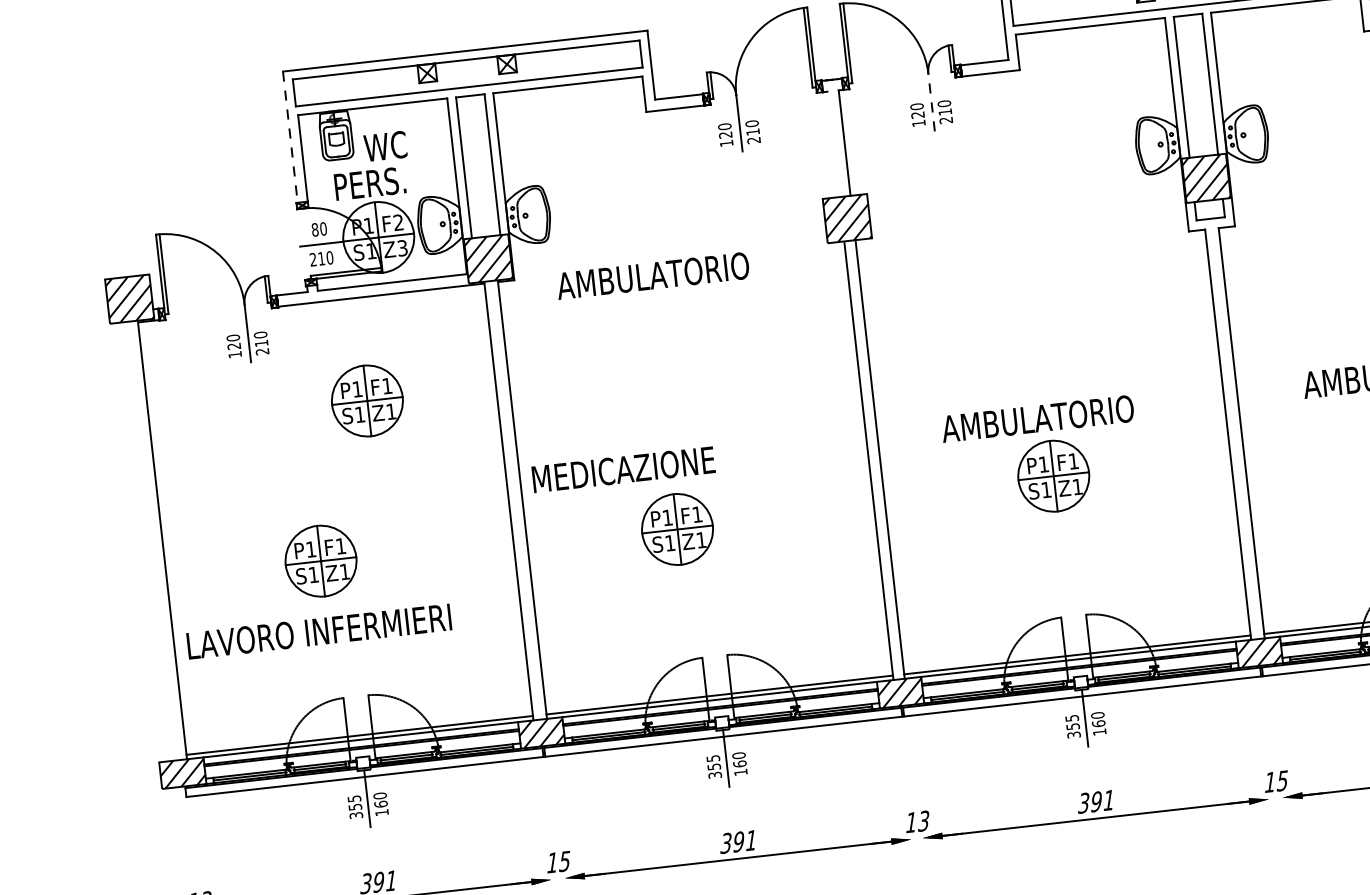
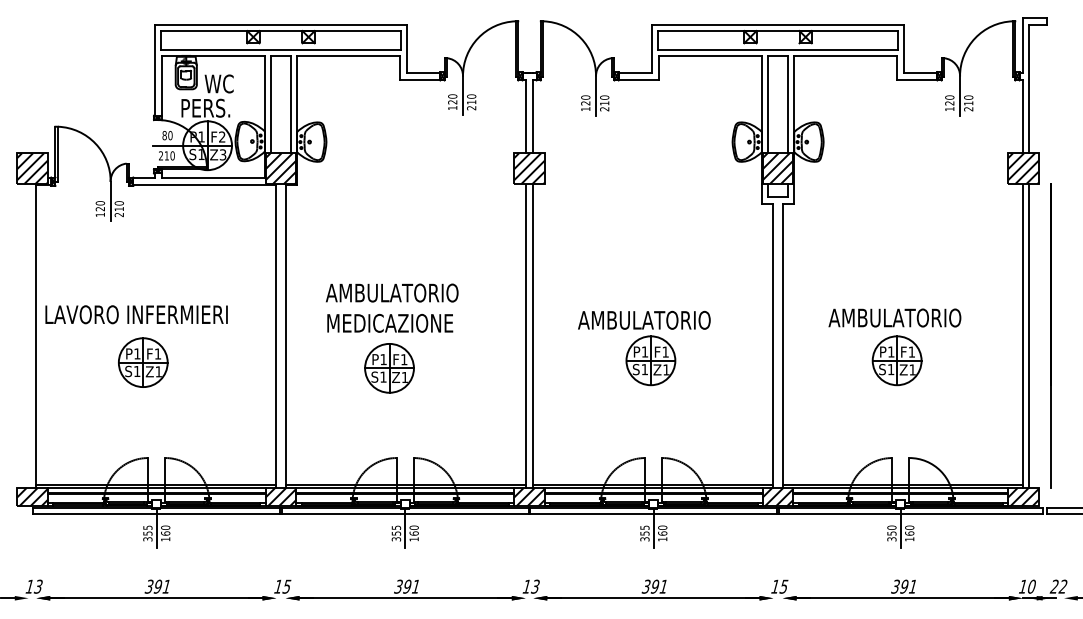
line: (932, 103) -> (596, 96), dashed -> solid
line: (289, 137) -> (154, 70), dashed -> solid
line: (833, 143) -> (525, 116), added
text: (653, 275) -> (392, 292), moved
part: (367, 400) -> (187, 256), removed
text: (623, 468) -> (390, 322), moved
text: (319, 631) -> (136, 314), moved

